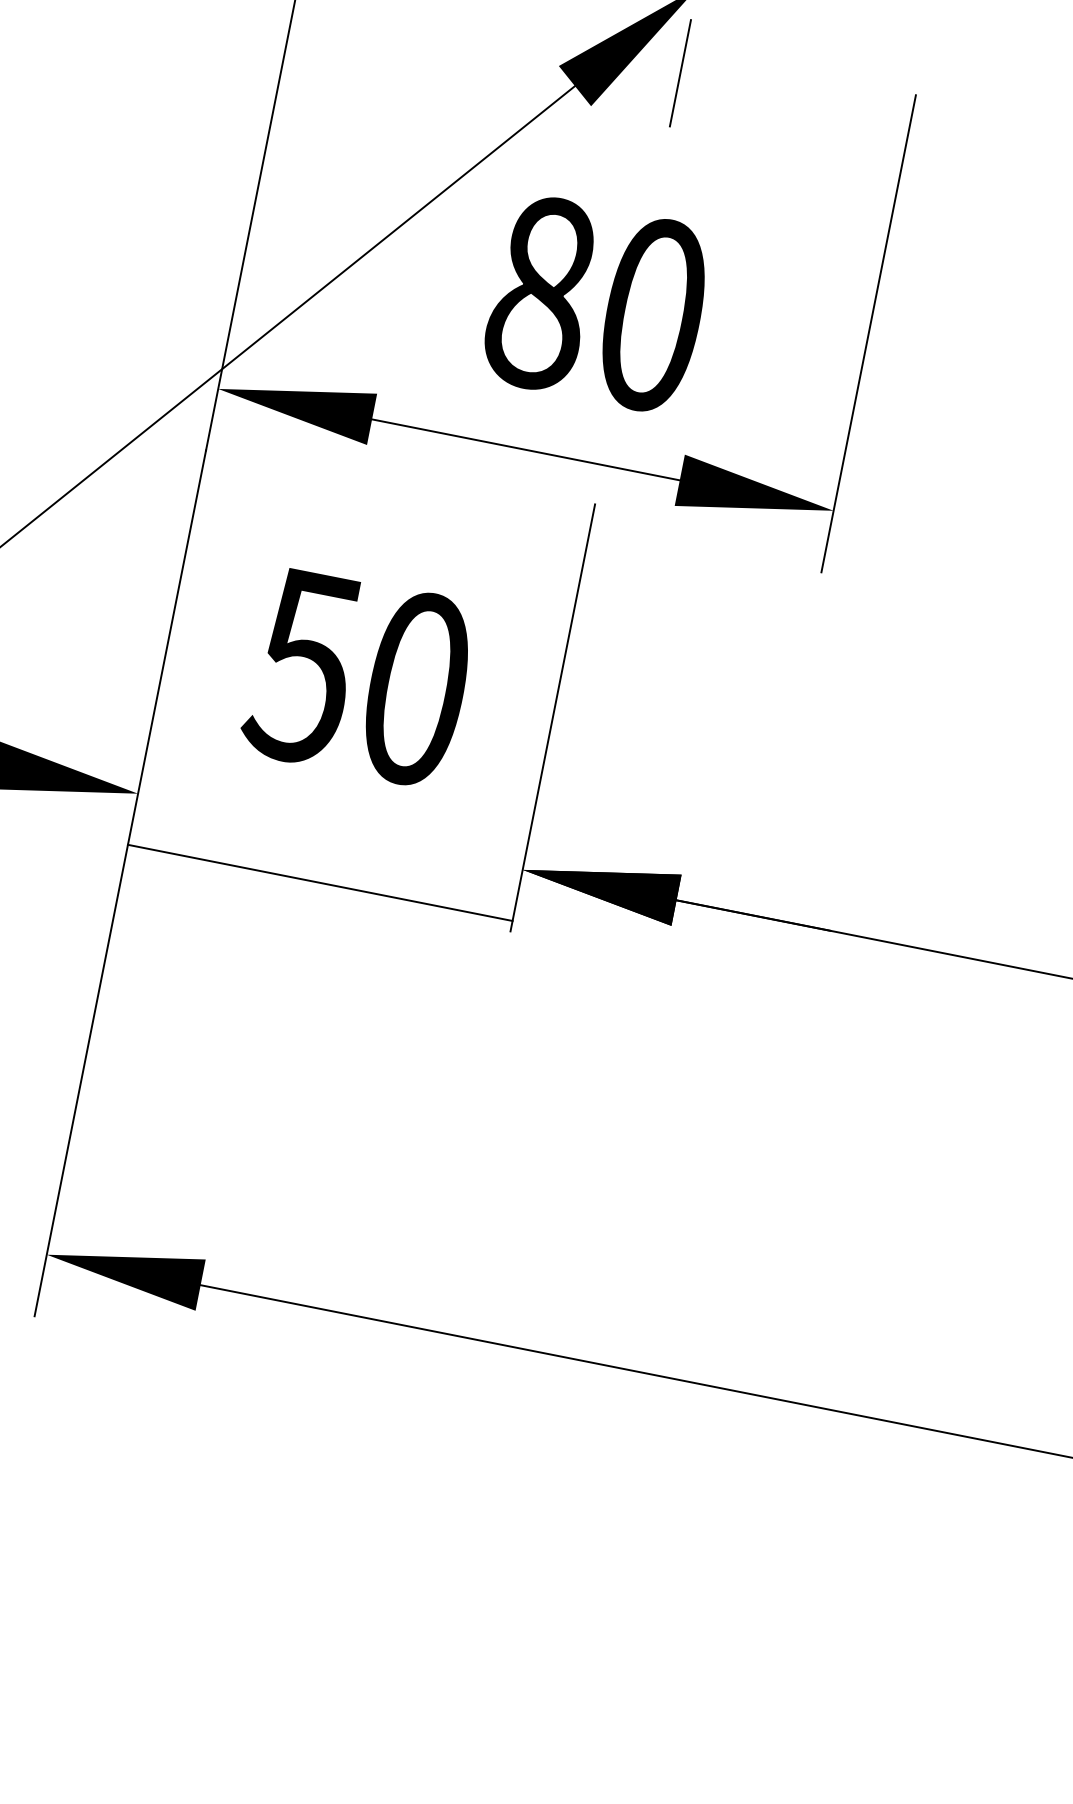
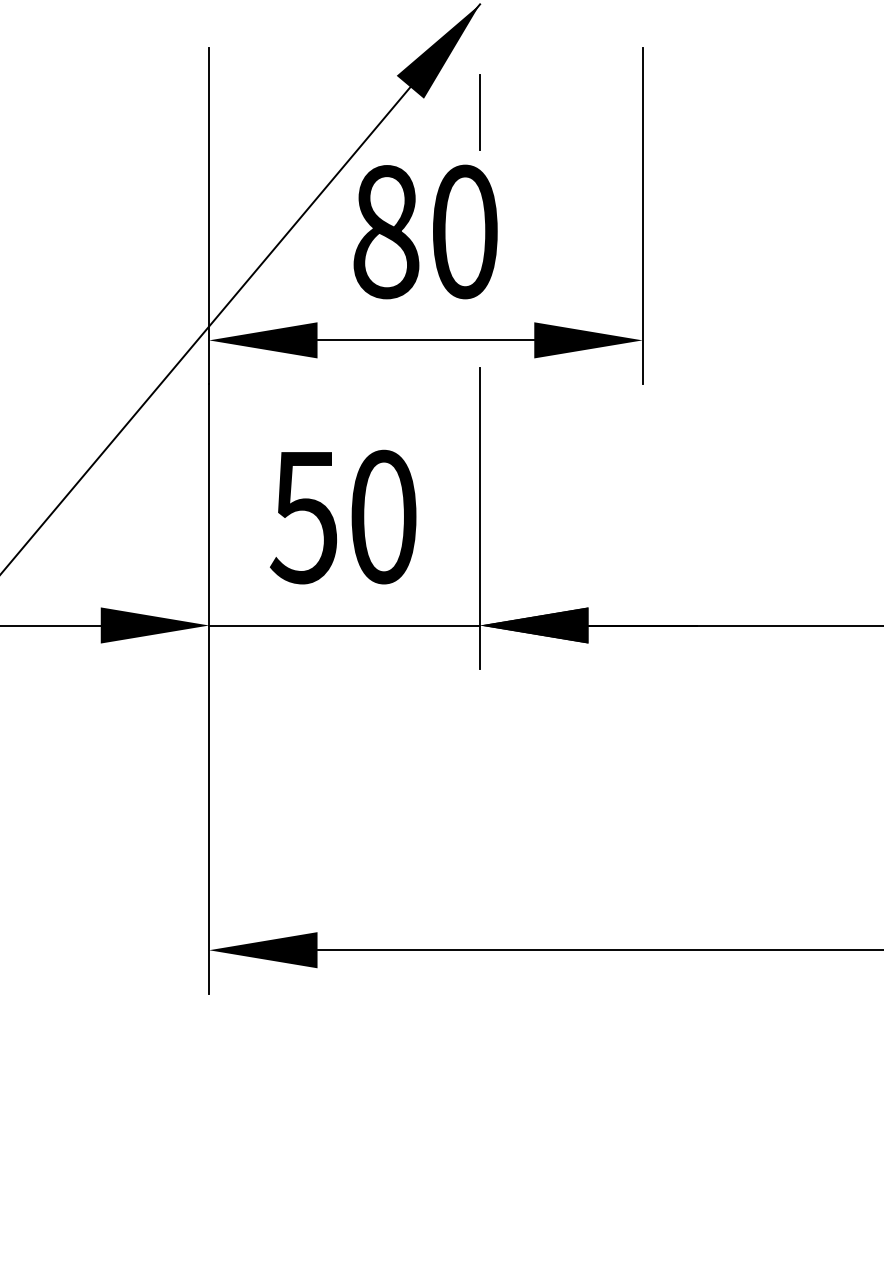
line: (679, 73) -> (479, 112), moved
text: (597, 303) -> (425, 231), moved
line: (320, 882) -> (344, 625), moved

